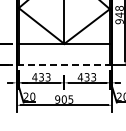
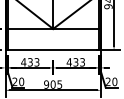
line: (64, 65) -> (53, 50), dashed -> solid

